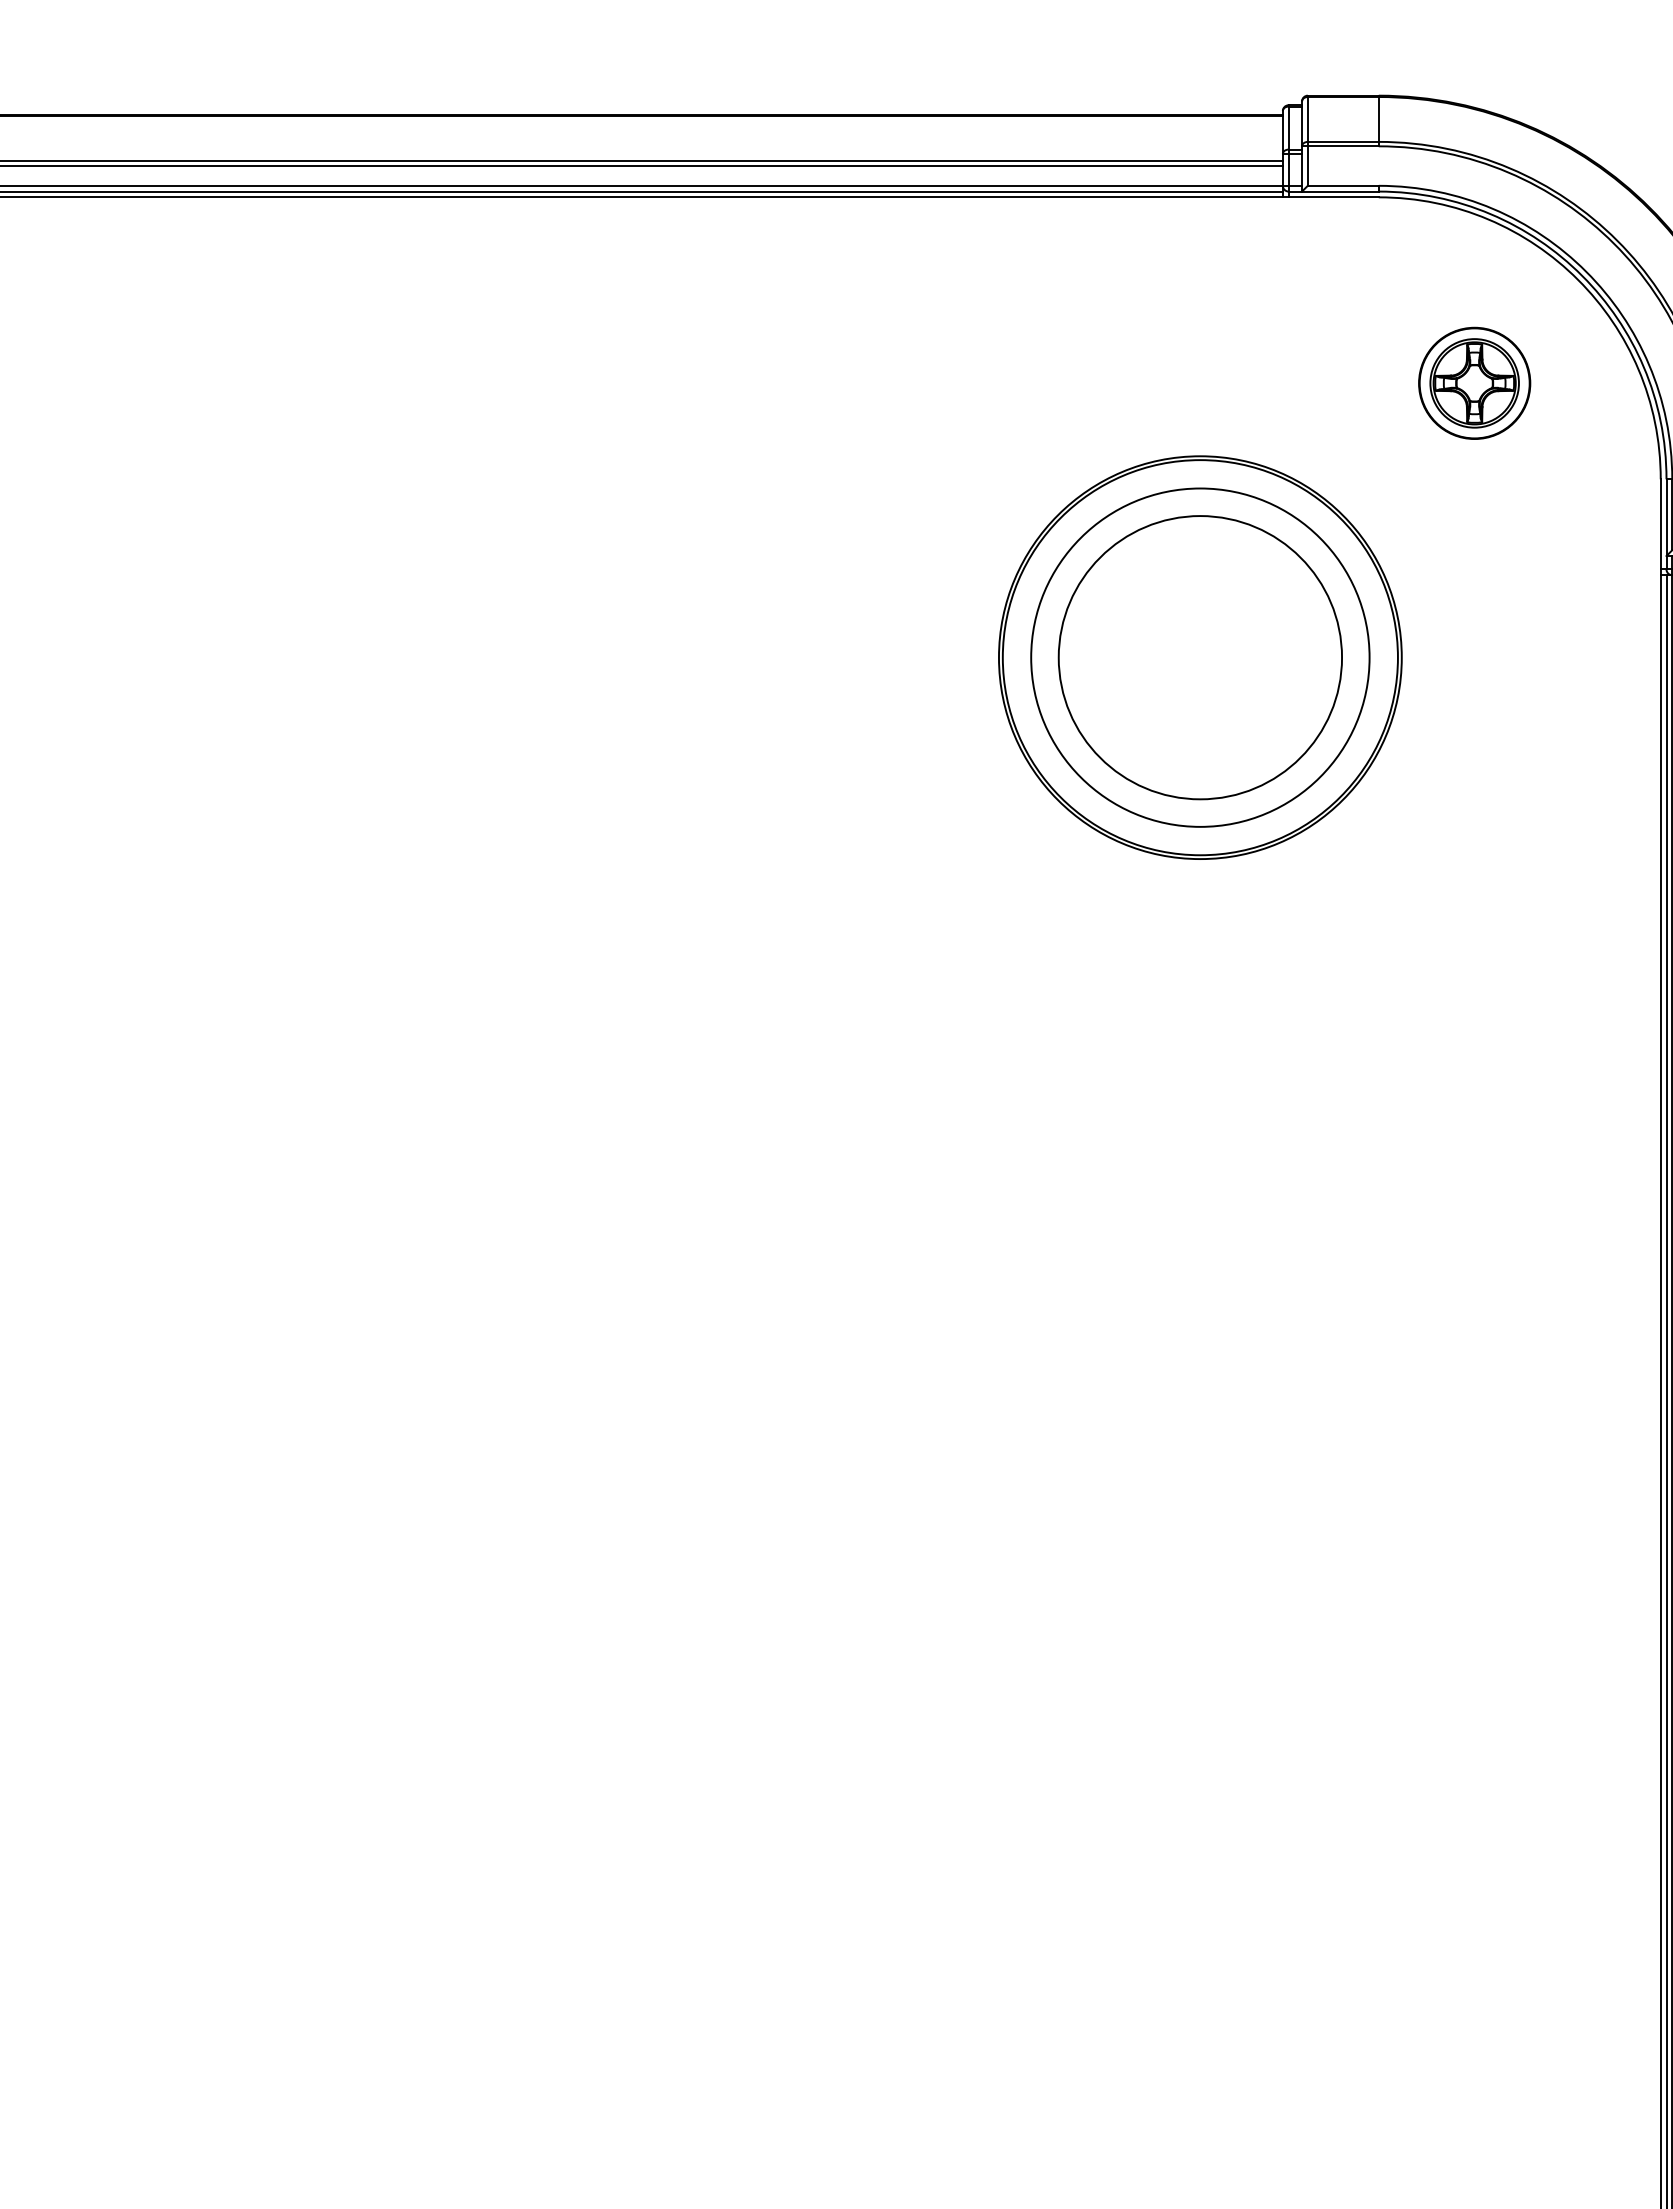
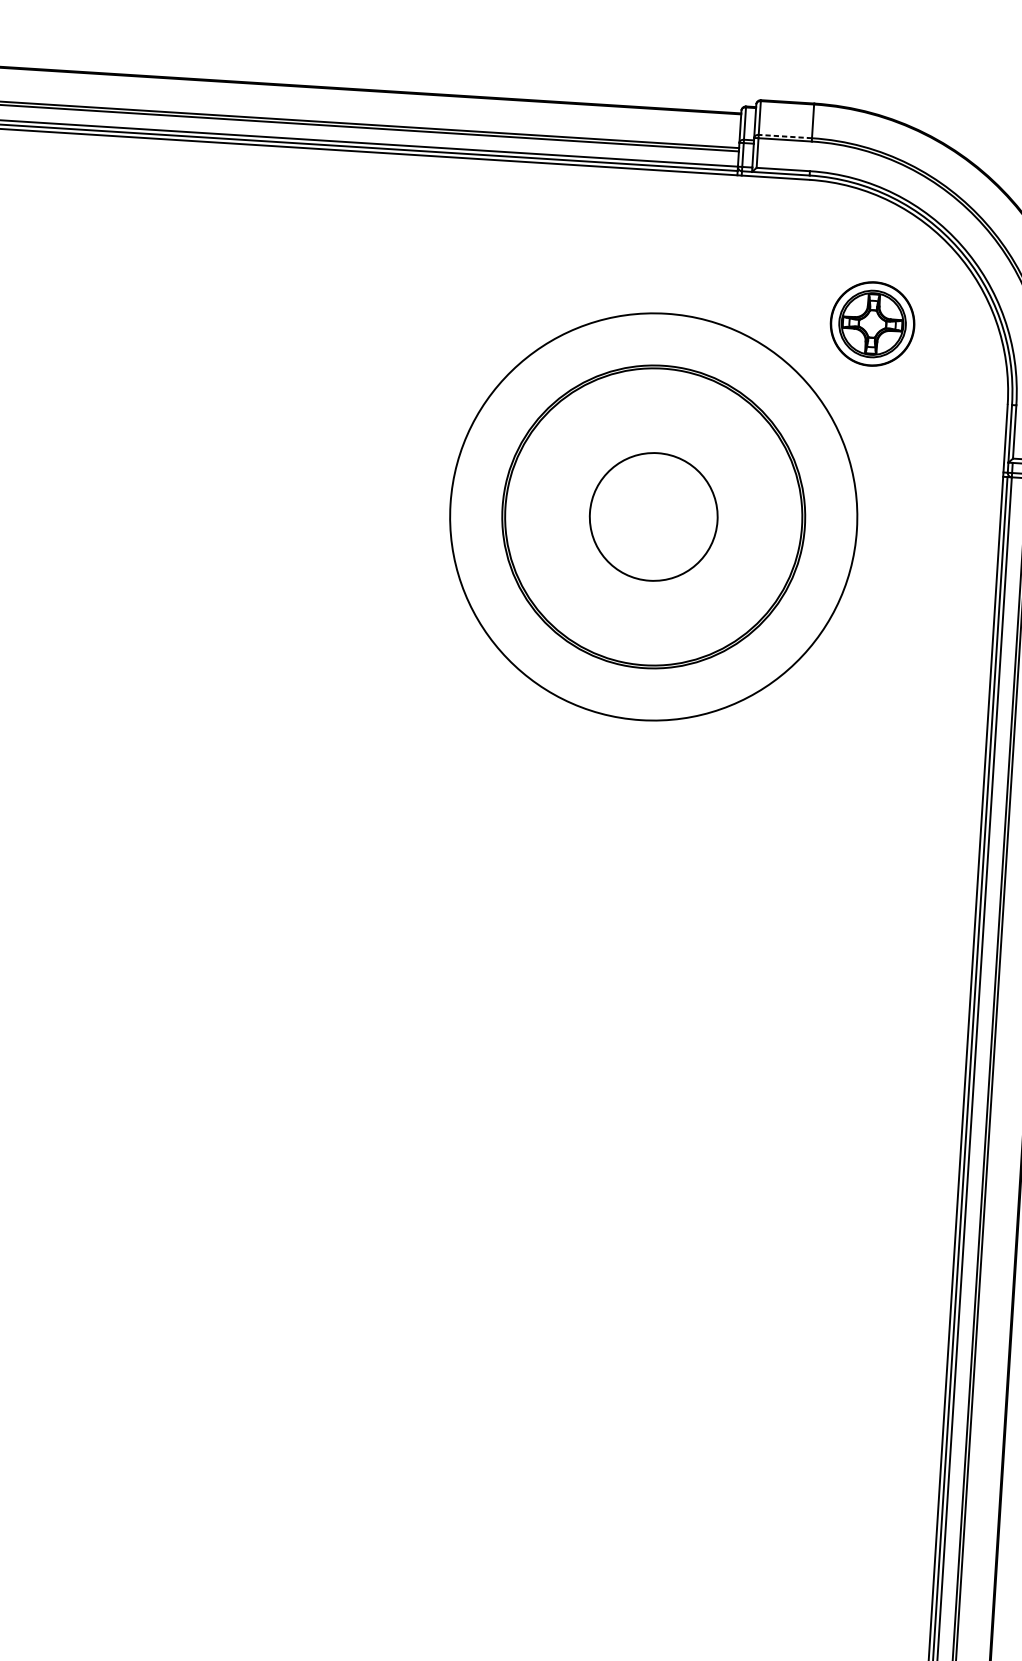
line: (1342, 141) -> (784, 136), solid -> dashed
circle: (1200, 657) -> (653, 516), size x0.6
circle: (1200, 657) -> (653, 516), size x1.6

